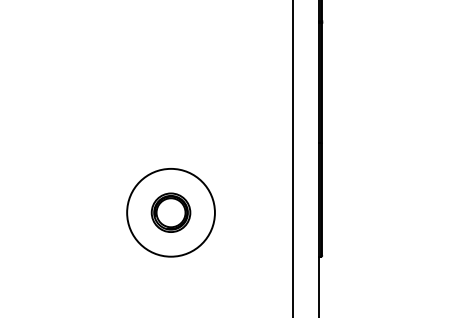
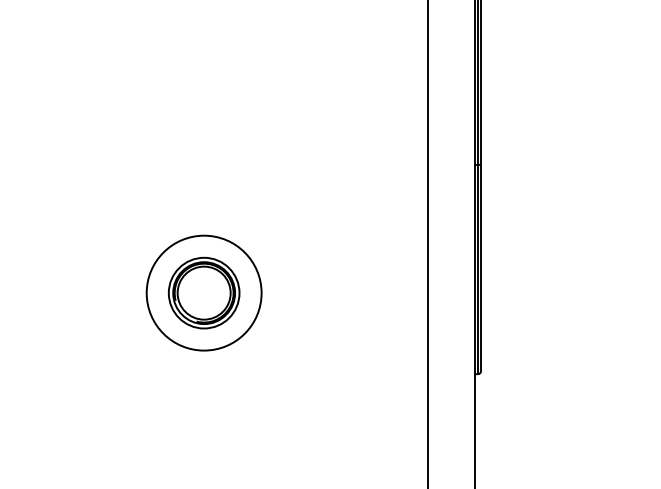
circle: (170, 212) -> (203, 292), size x0.71

